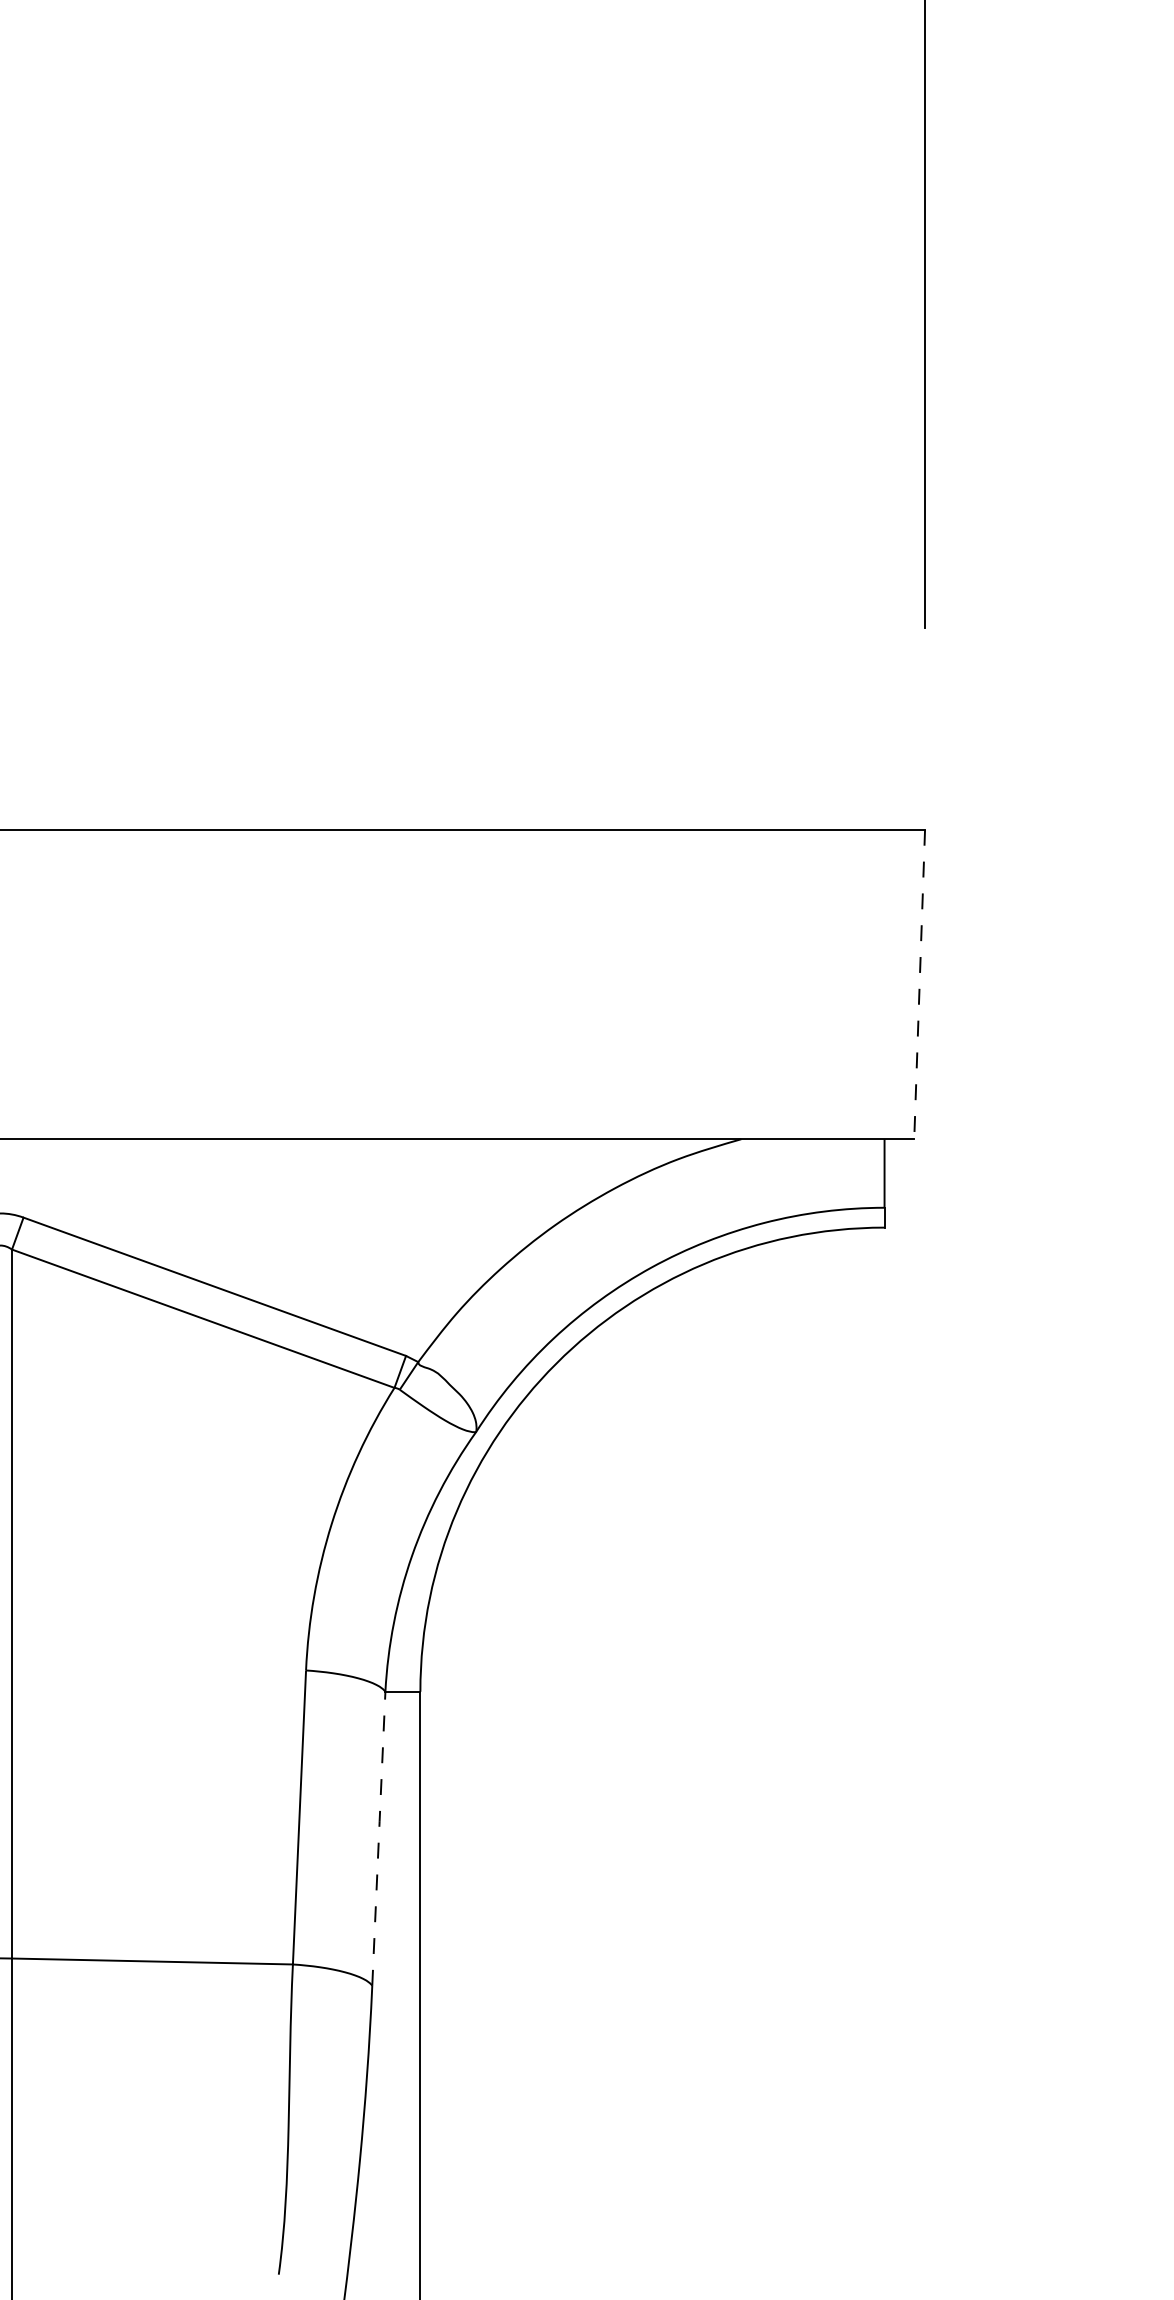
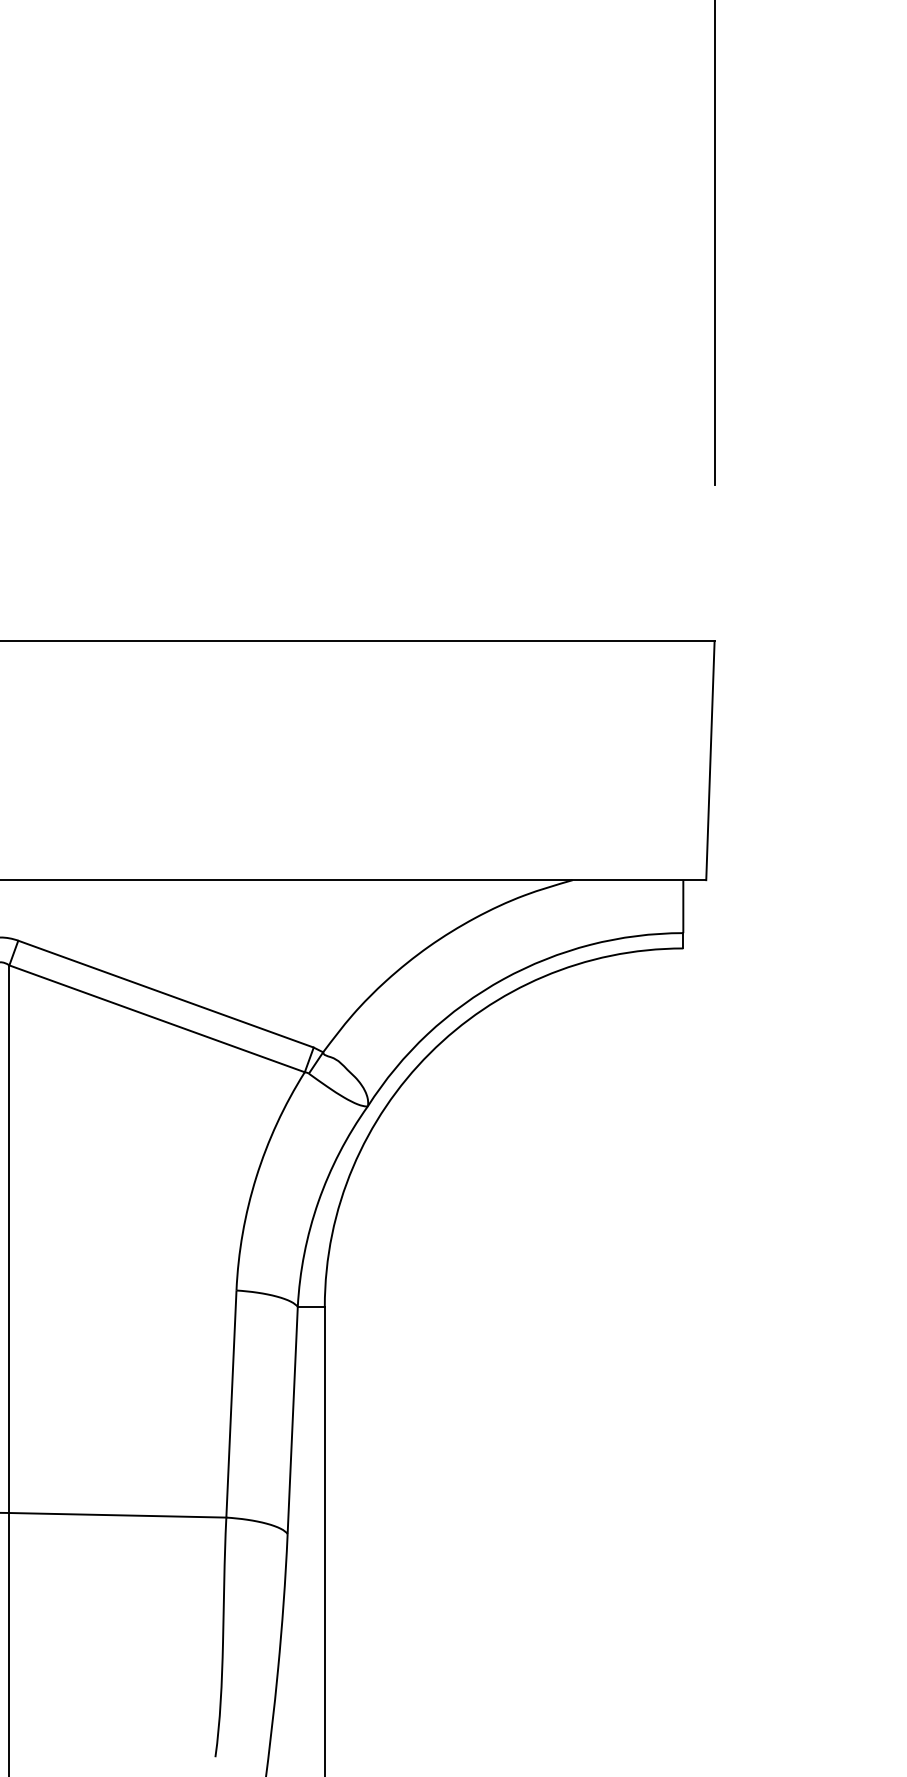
line: (919, 984) -> (710, 760), dashed -> solid
line: (378, 1838) -> (292, 1420), dashed -> solid

